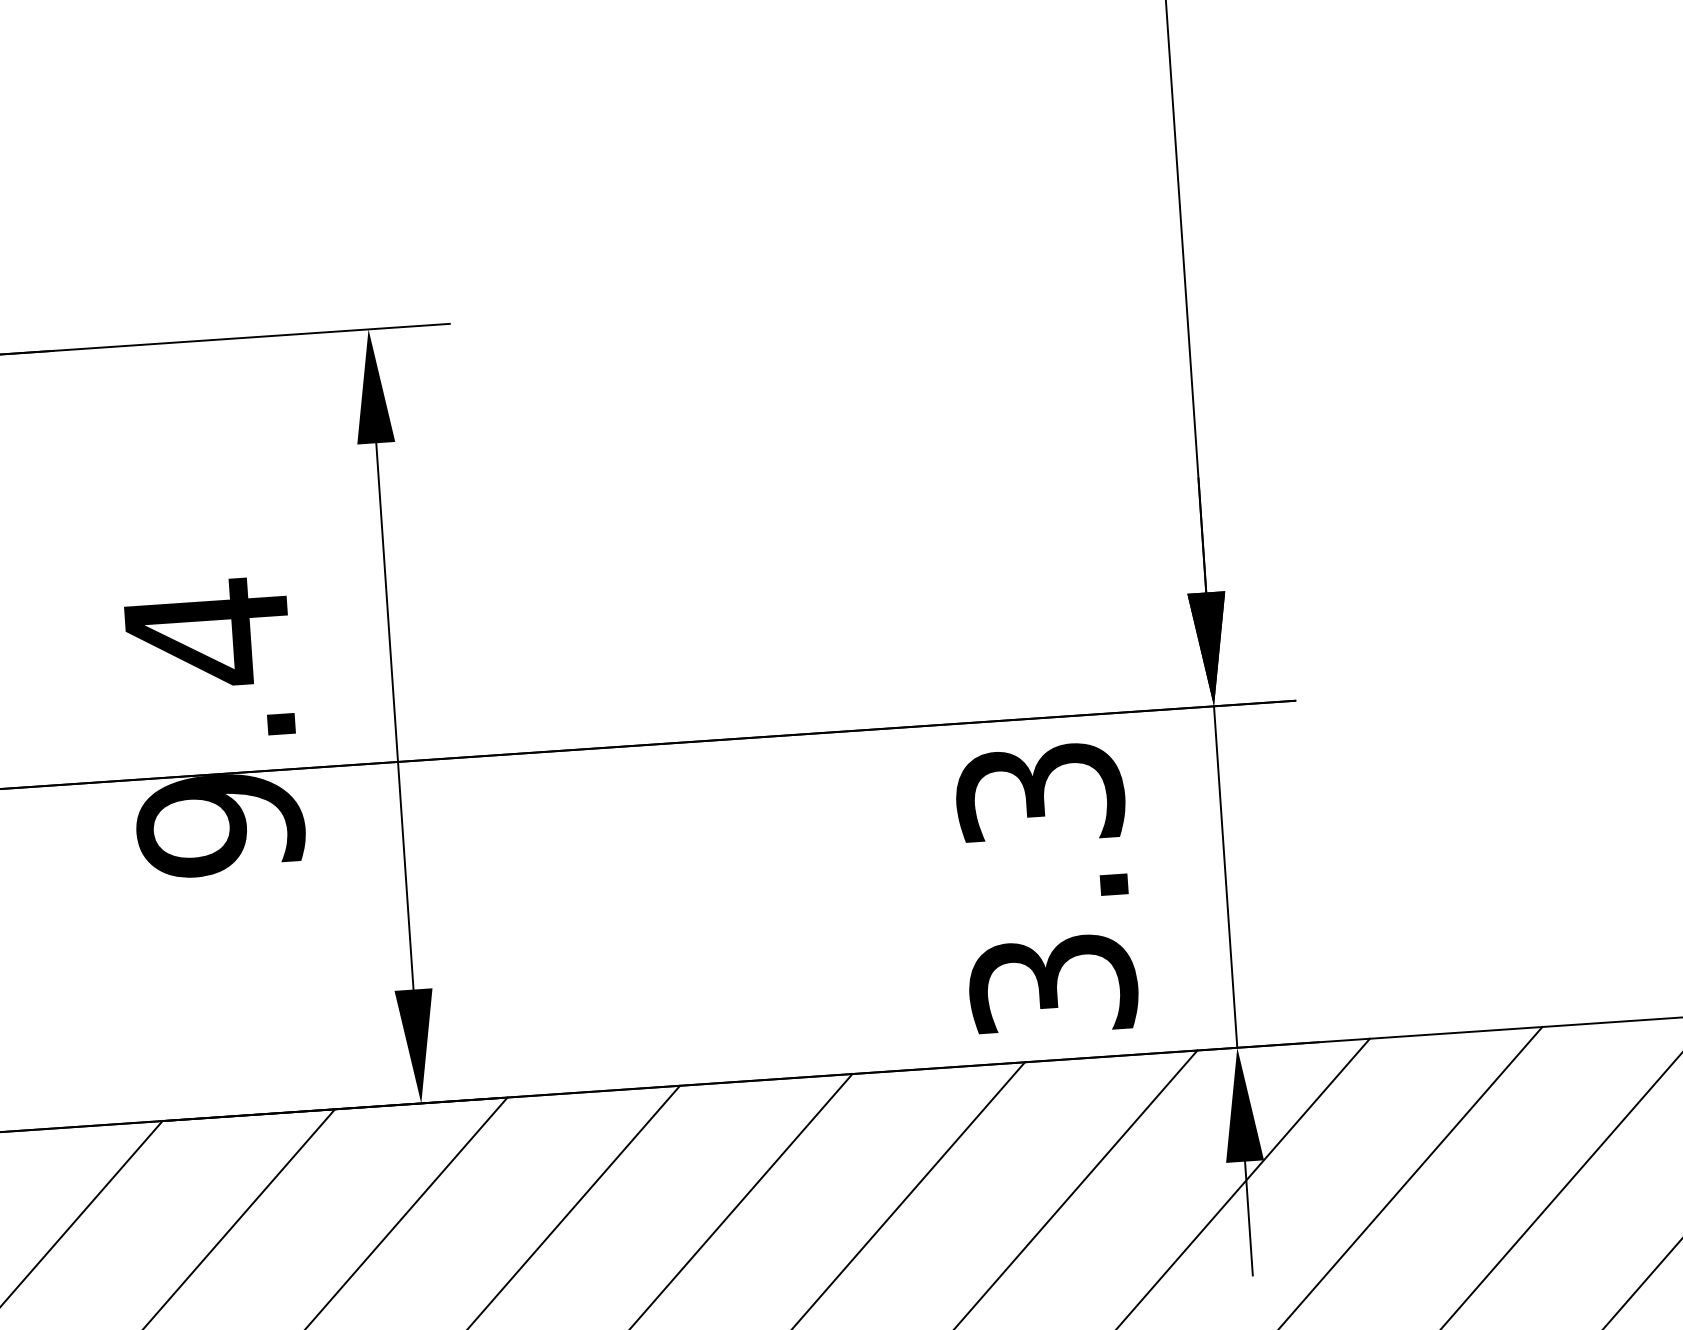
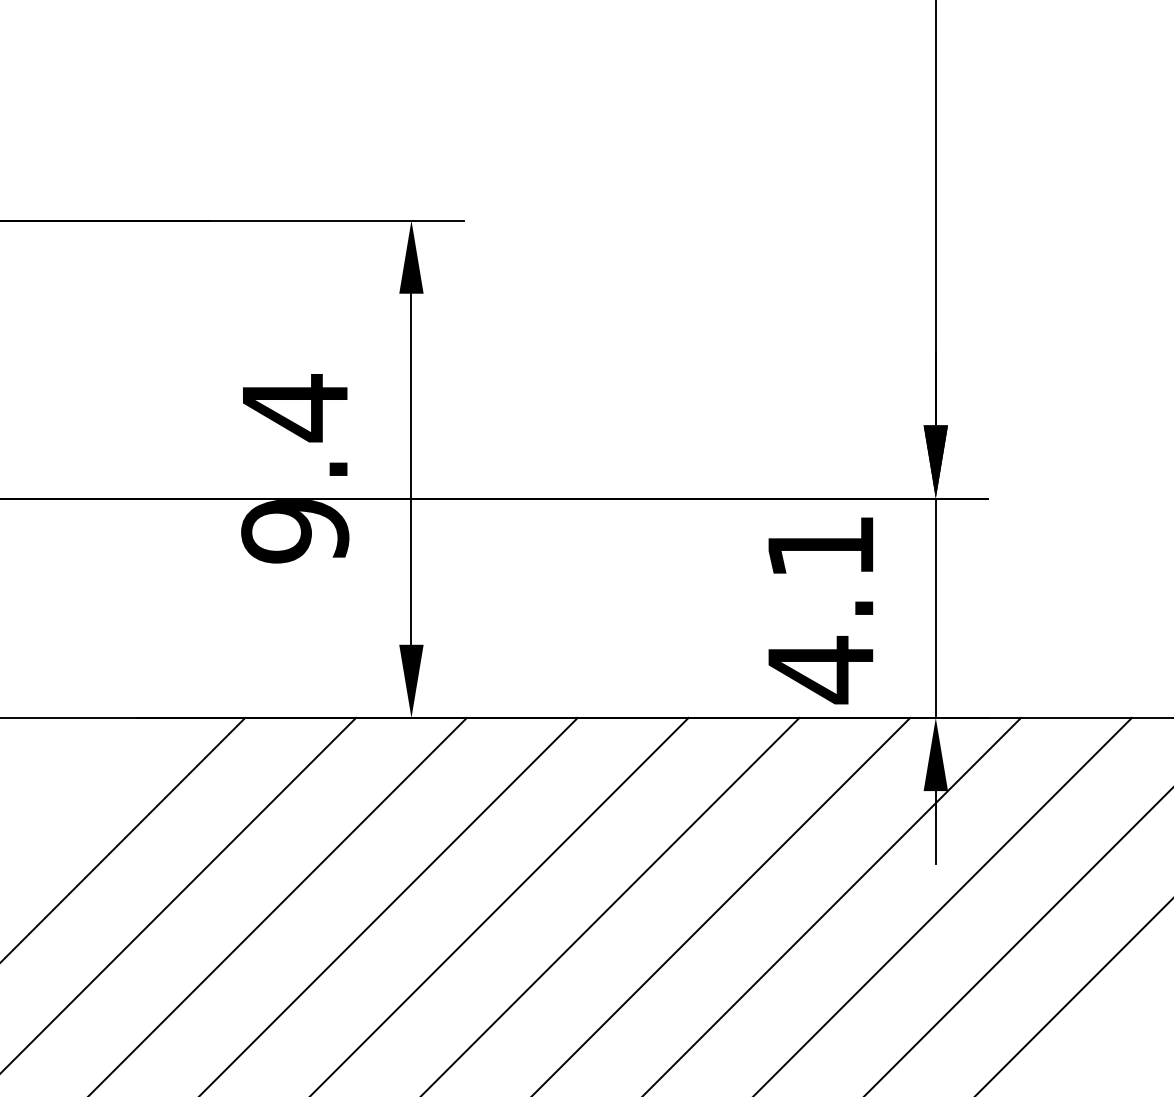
text: (1046, 892) -> (820, 610), 3.3 -> 4.1

